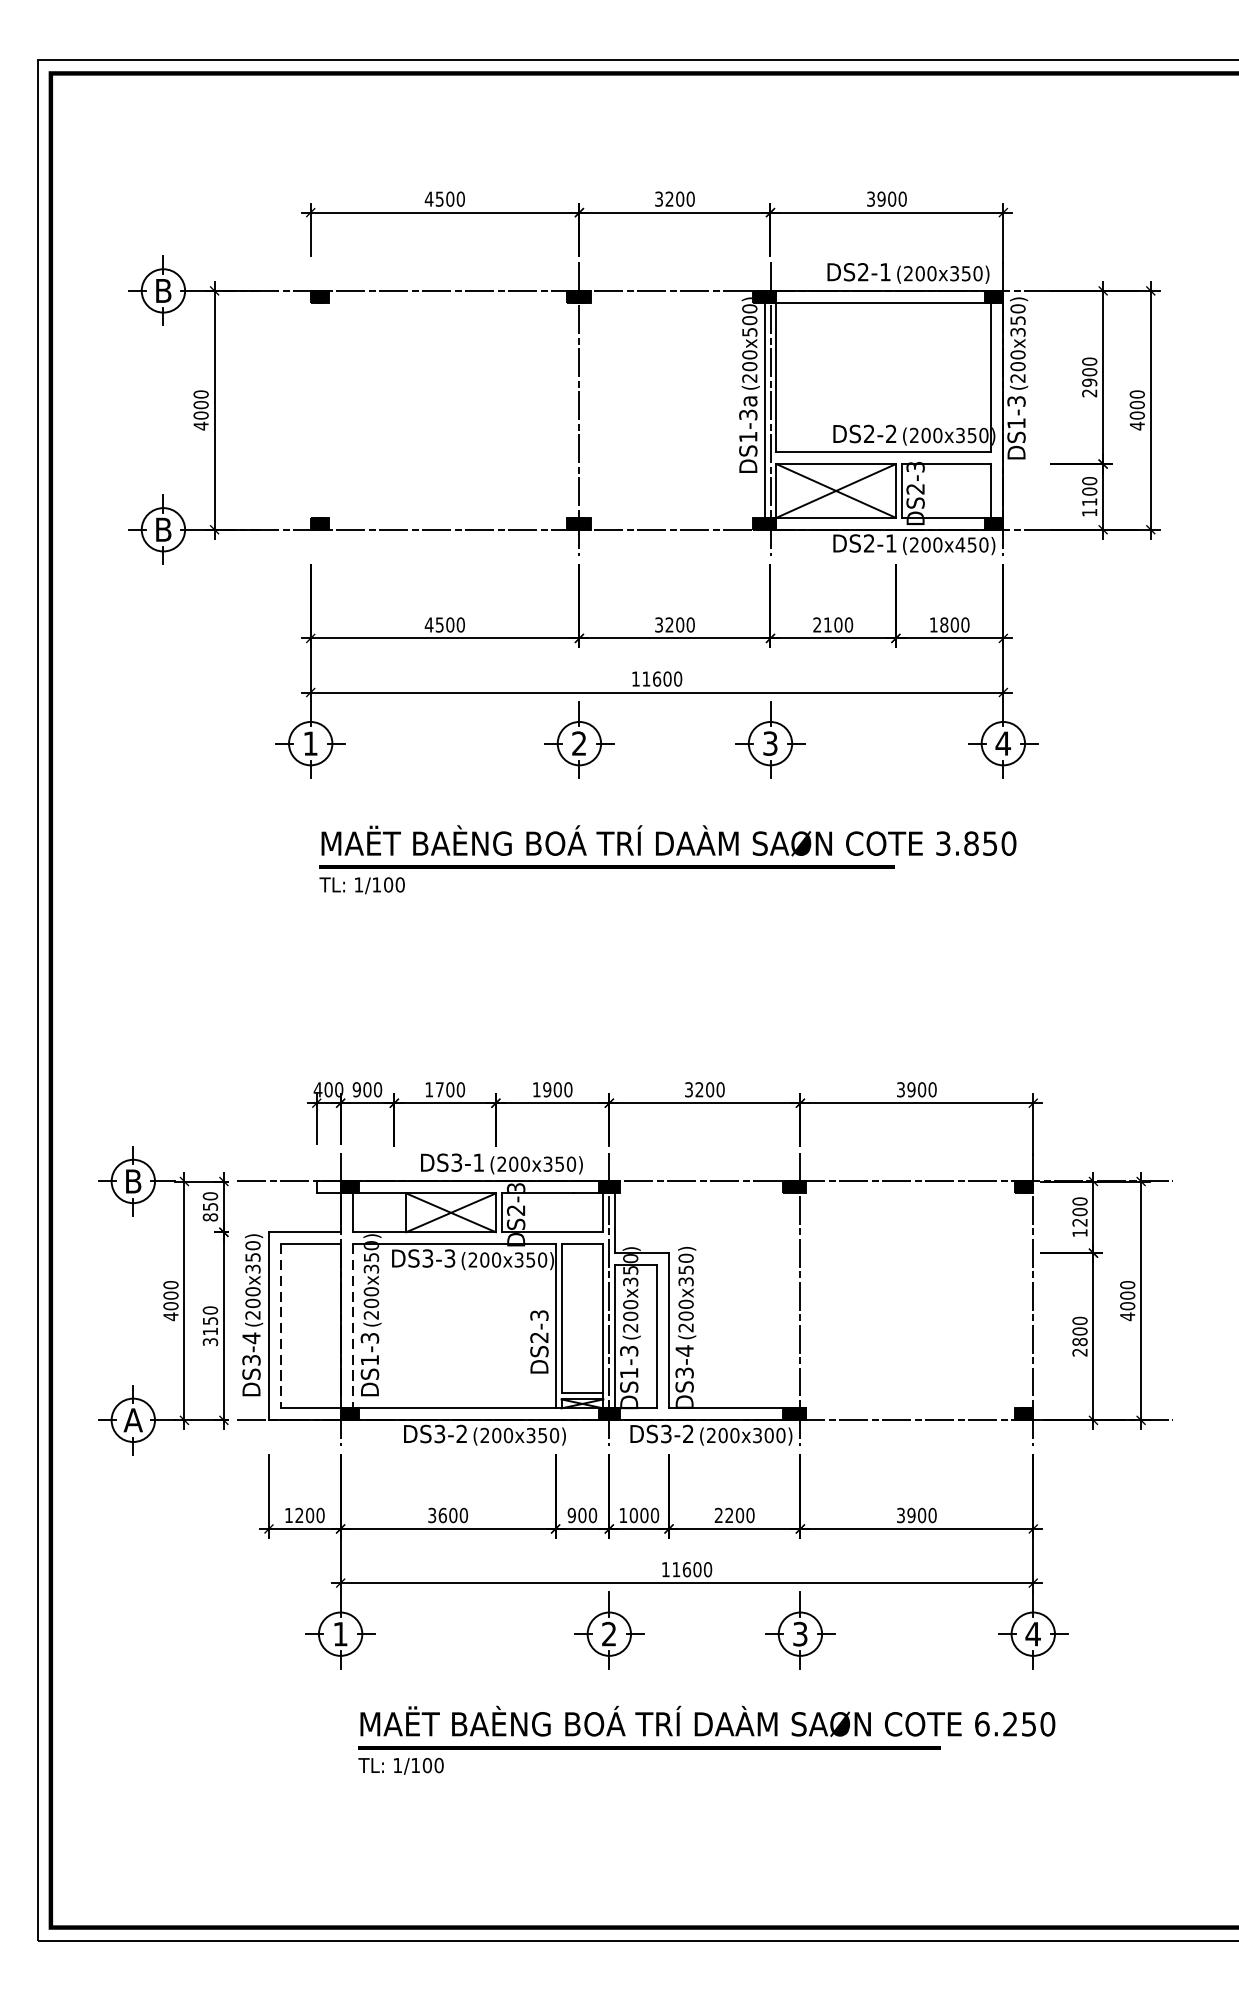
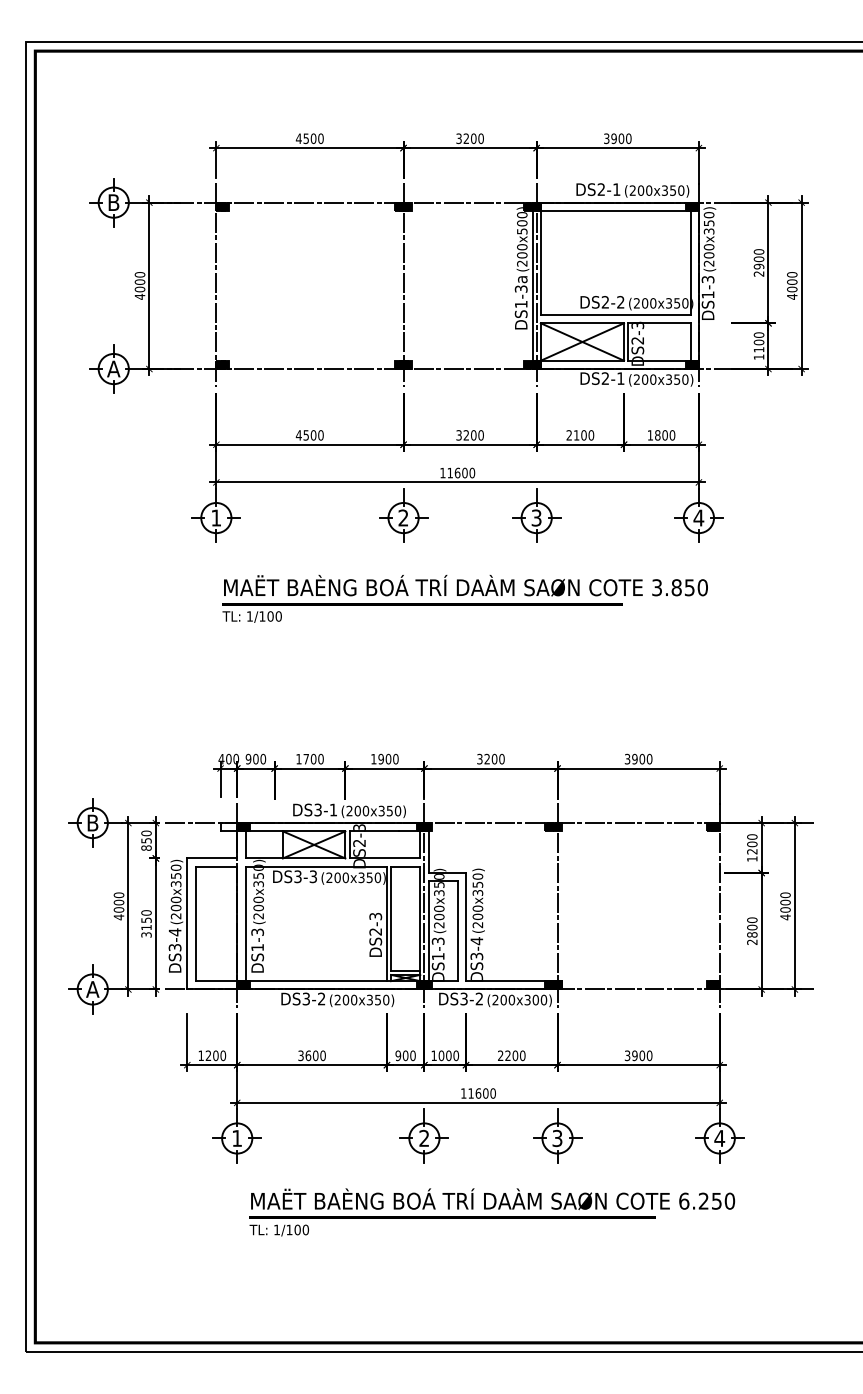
line: (310, 408) -> (216, 284), added
text: (163, 528) -> (113, 368), B -> A
text: (959, 544) -> (668, 379), (200x450) -> (200x350)
line: (280, 1327) -> (195, 924), dashed -> solid
line: (352, 1327) -> (245, 924), dashed -> solid

